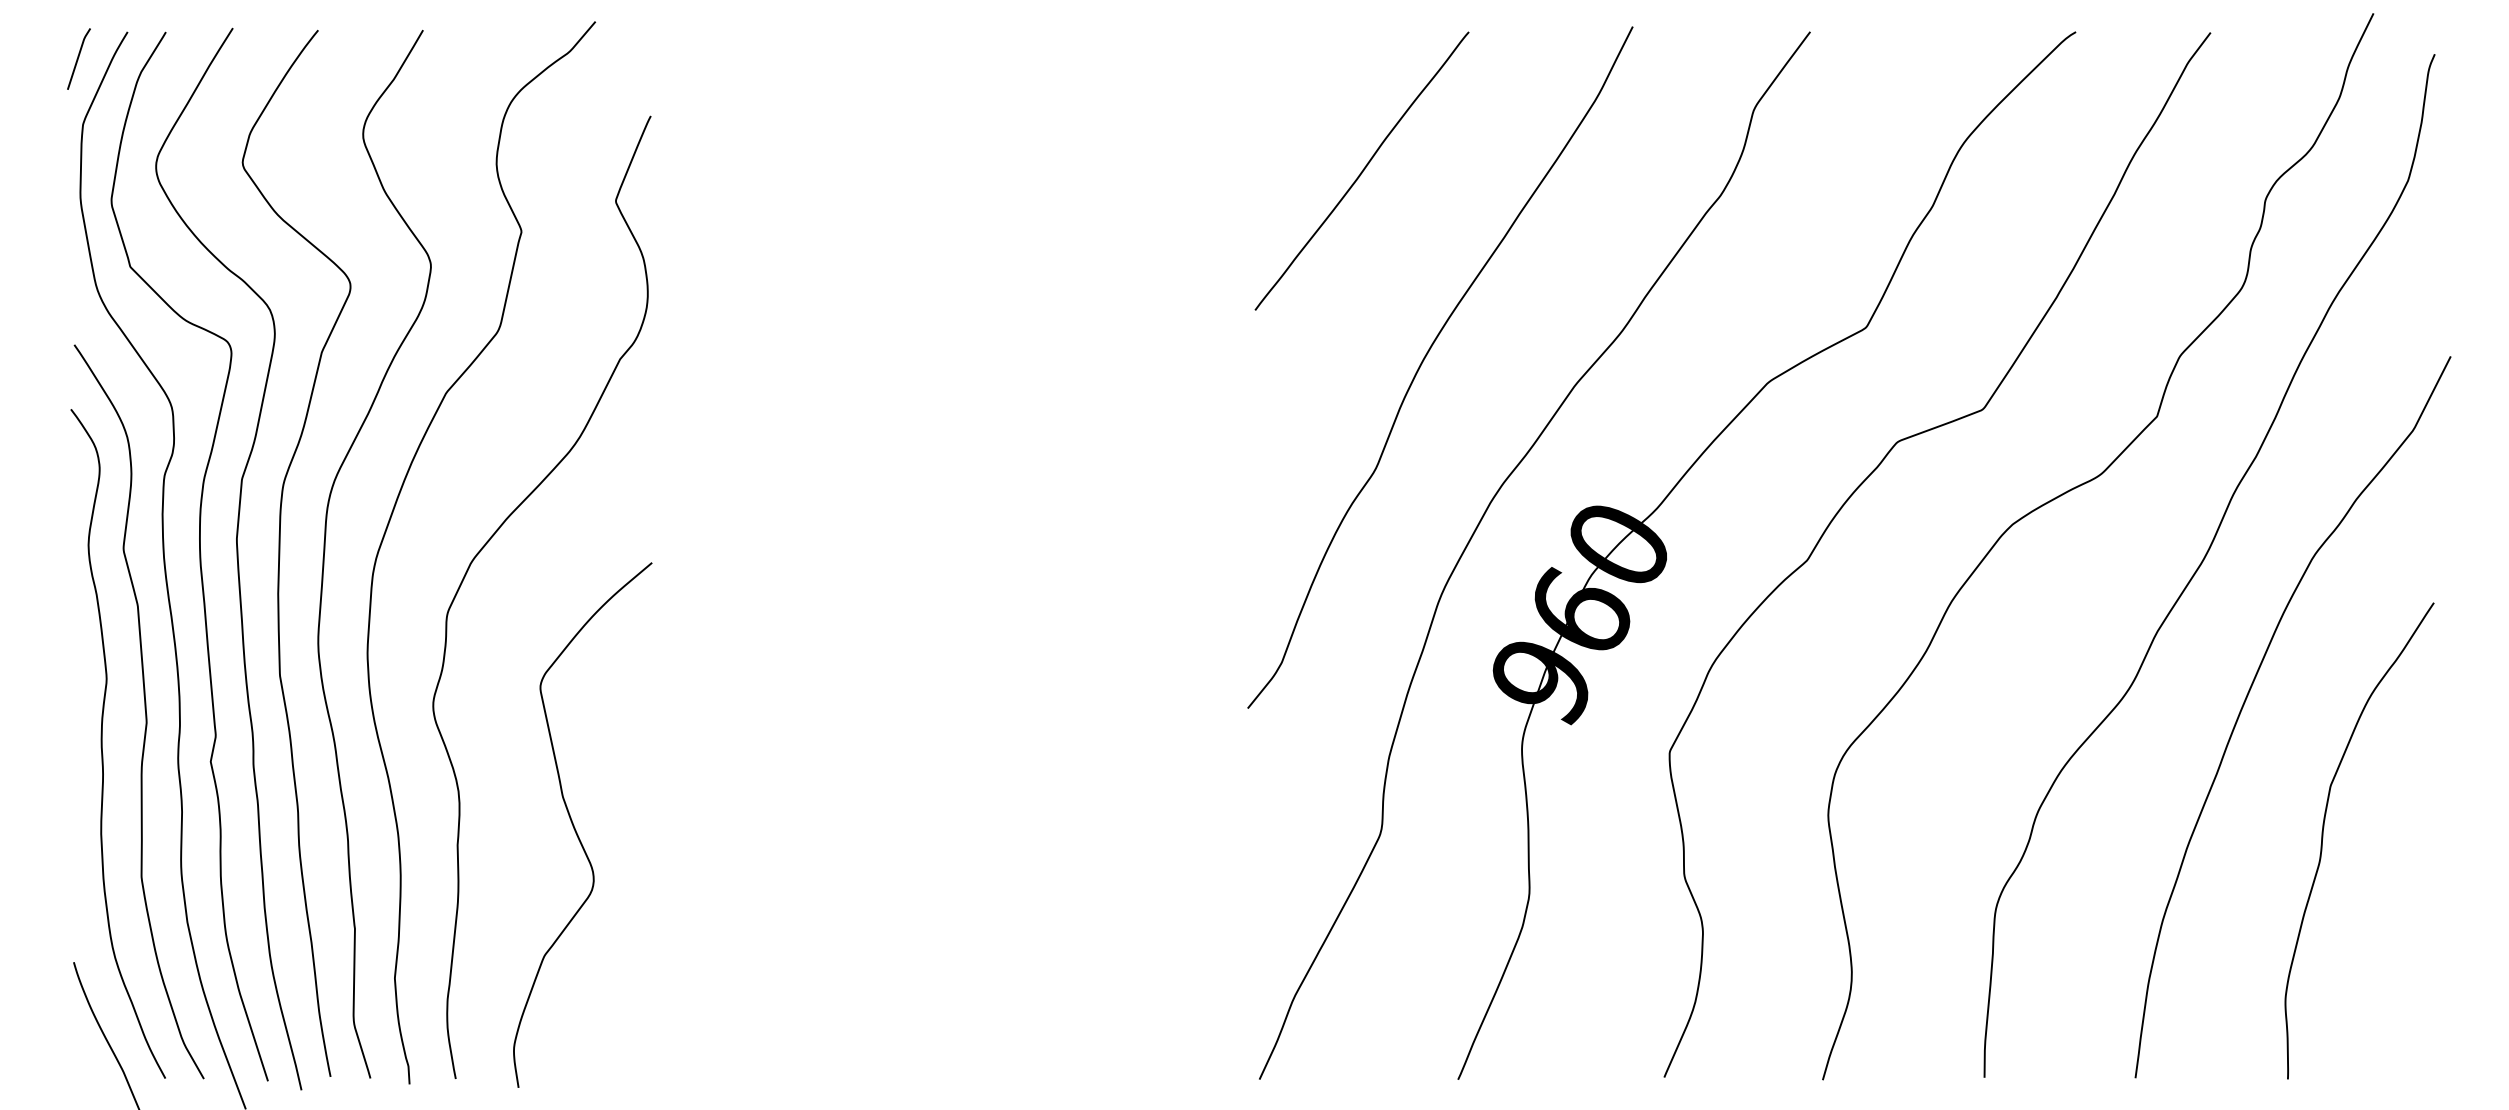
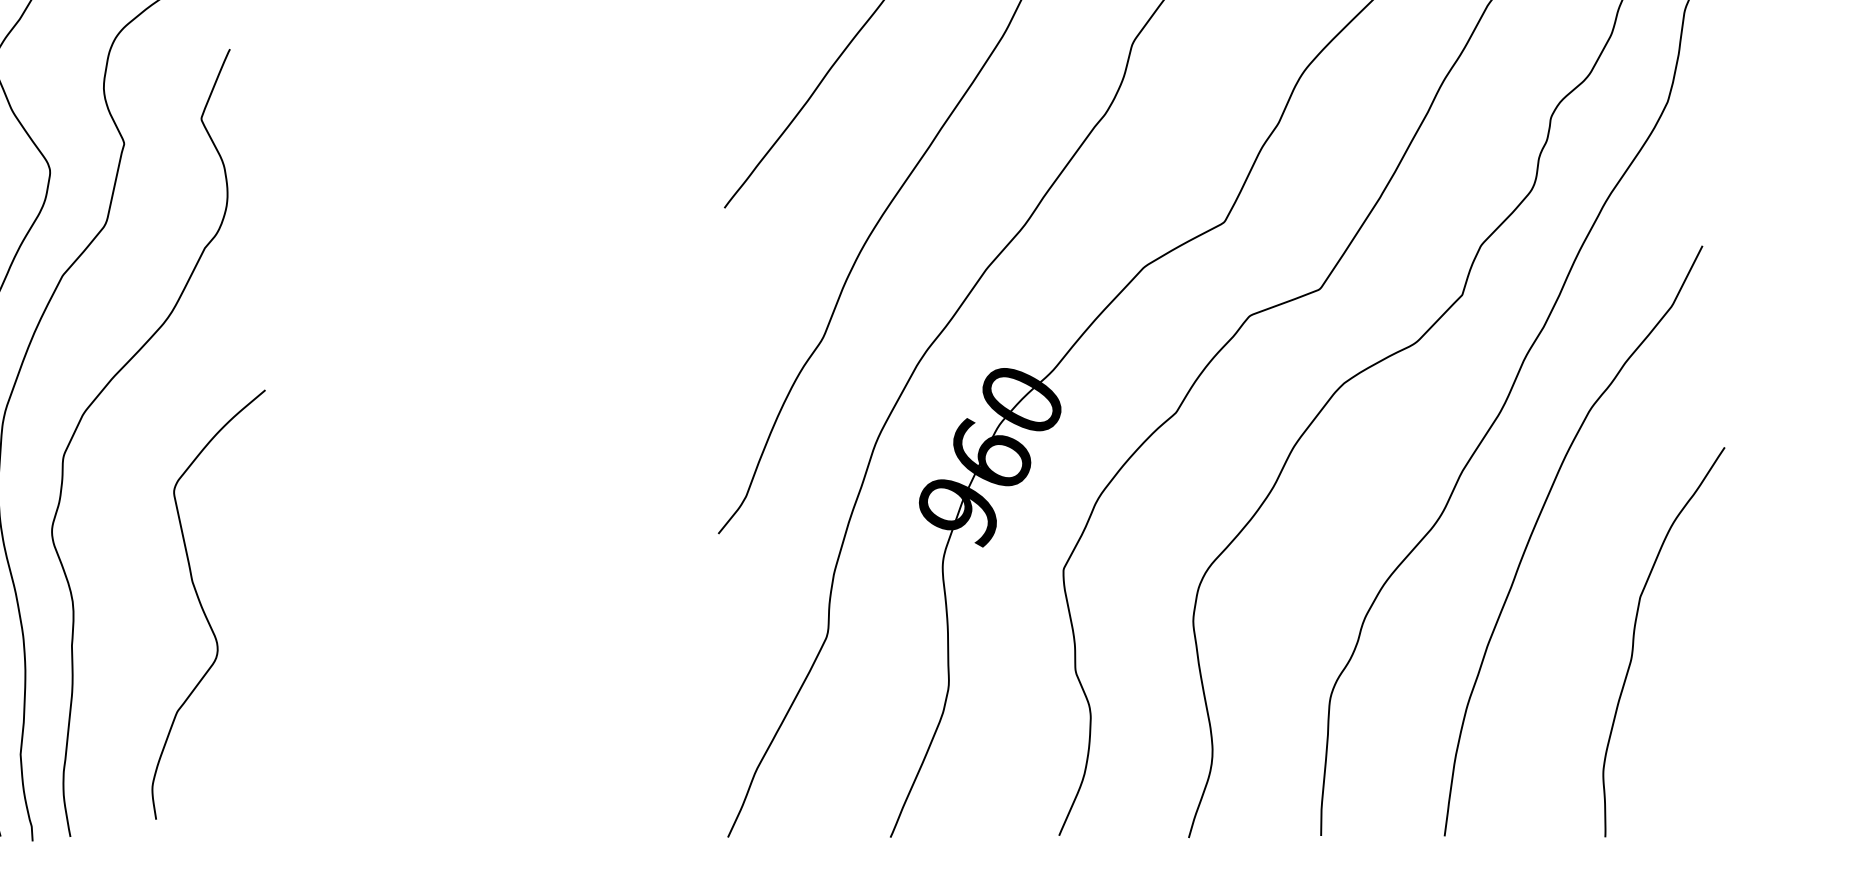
curve: (575, 827) -> (202, 606), moved
curve: (2323, 838) -> (1634, 640), moved

